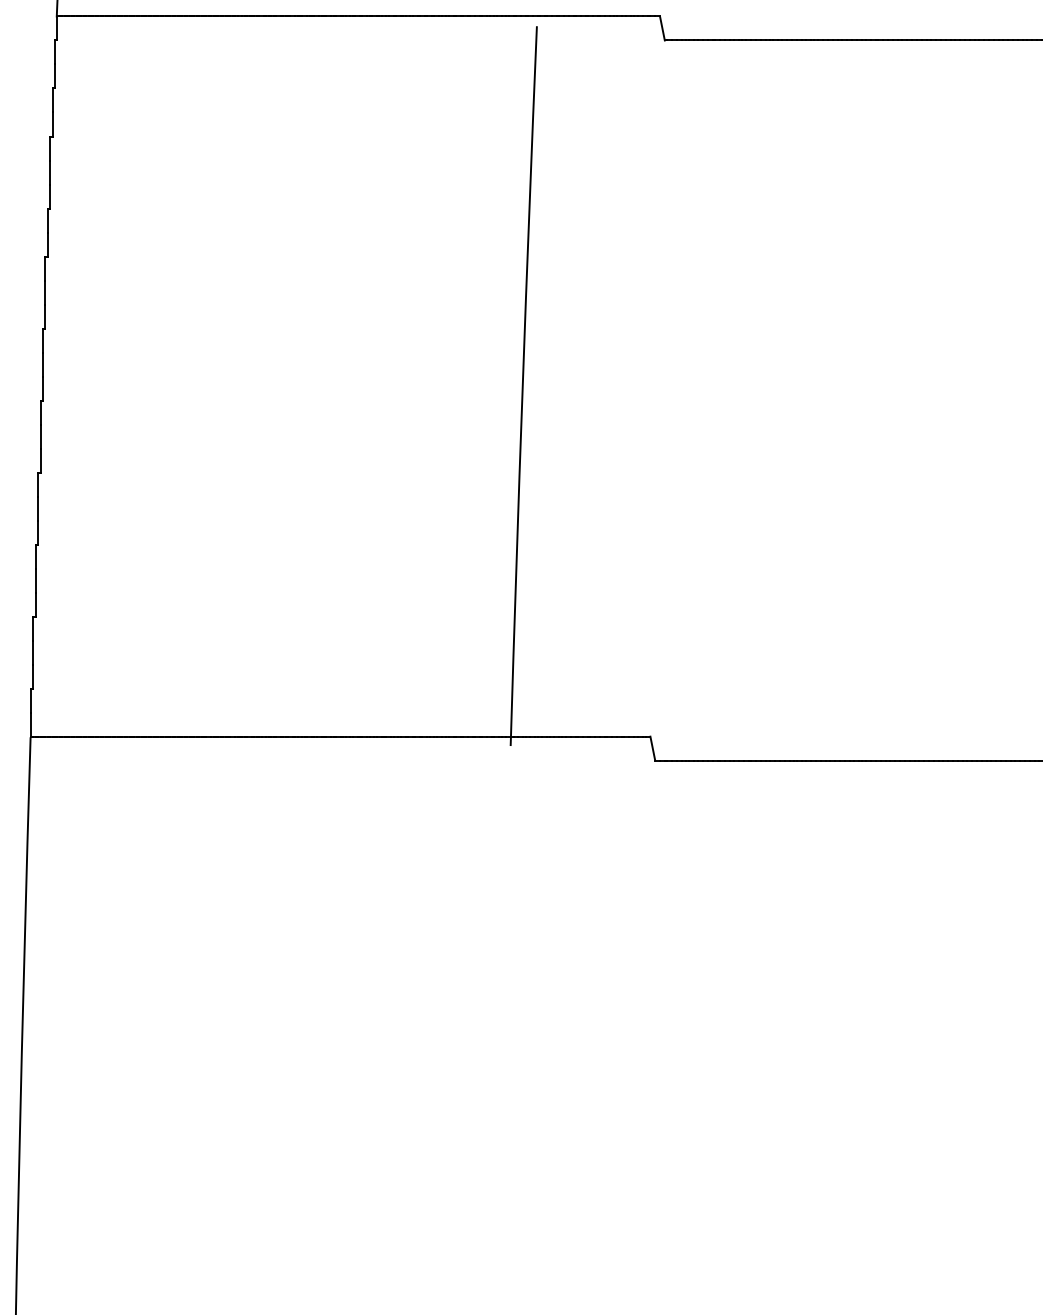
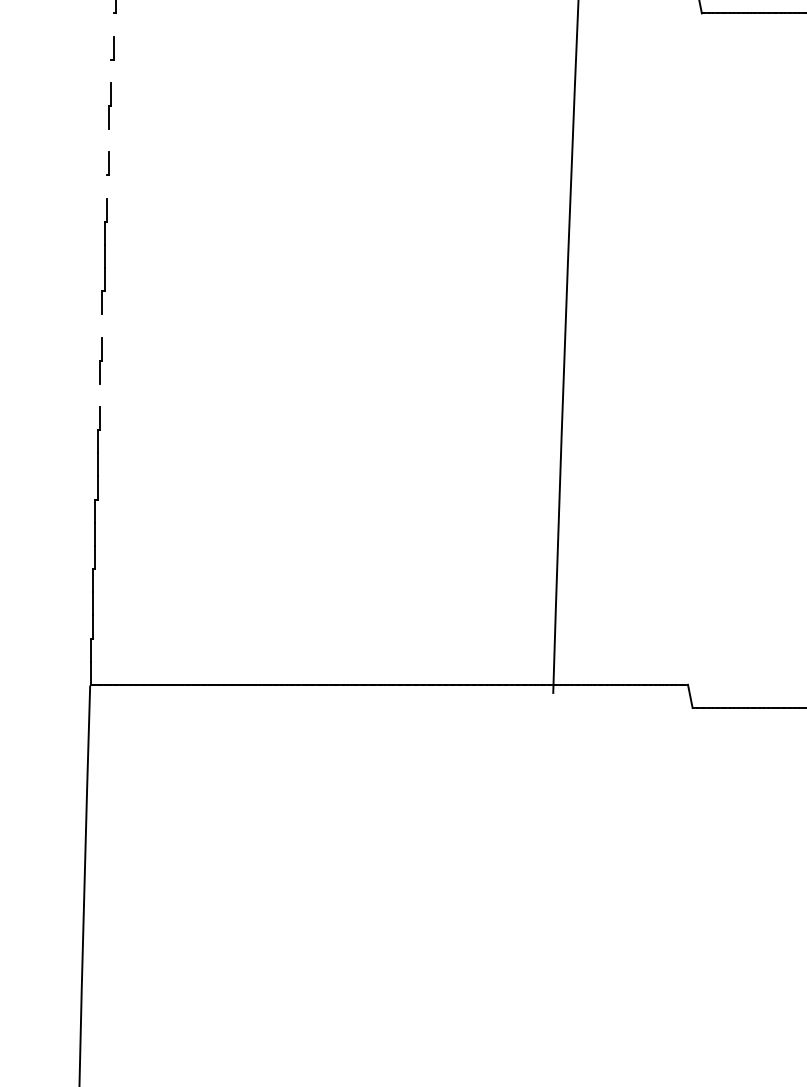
line: (55, 52) -> (114, 24), removed
line: (52, 100) -> (111, 71), removed
line: (50, 172) -> (109, 140), removed
line: (47, 220) -> (106, 187), removed
line: (43, 364) -> (102, 325), removed
line: (40, 436) -> (99, 395), removed

